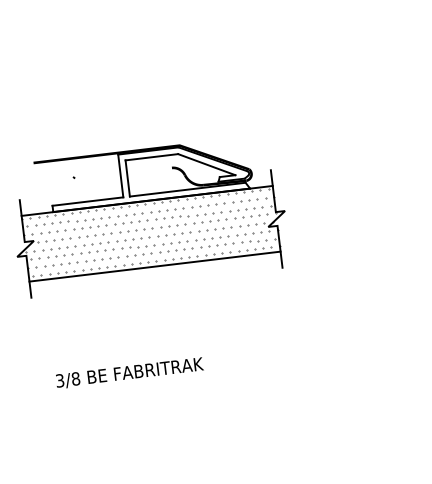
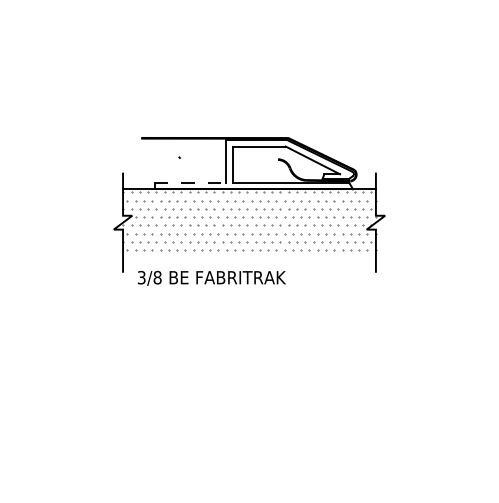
line: (87, 202) -> (190, 183), solid -> dashed
line: (155, 266) -> (249, 255), removed
text: (129, 372) -> (211, 277), moved

